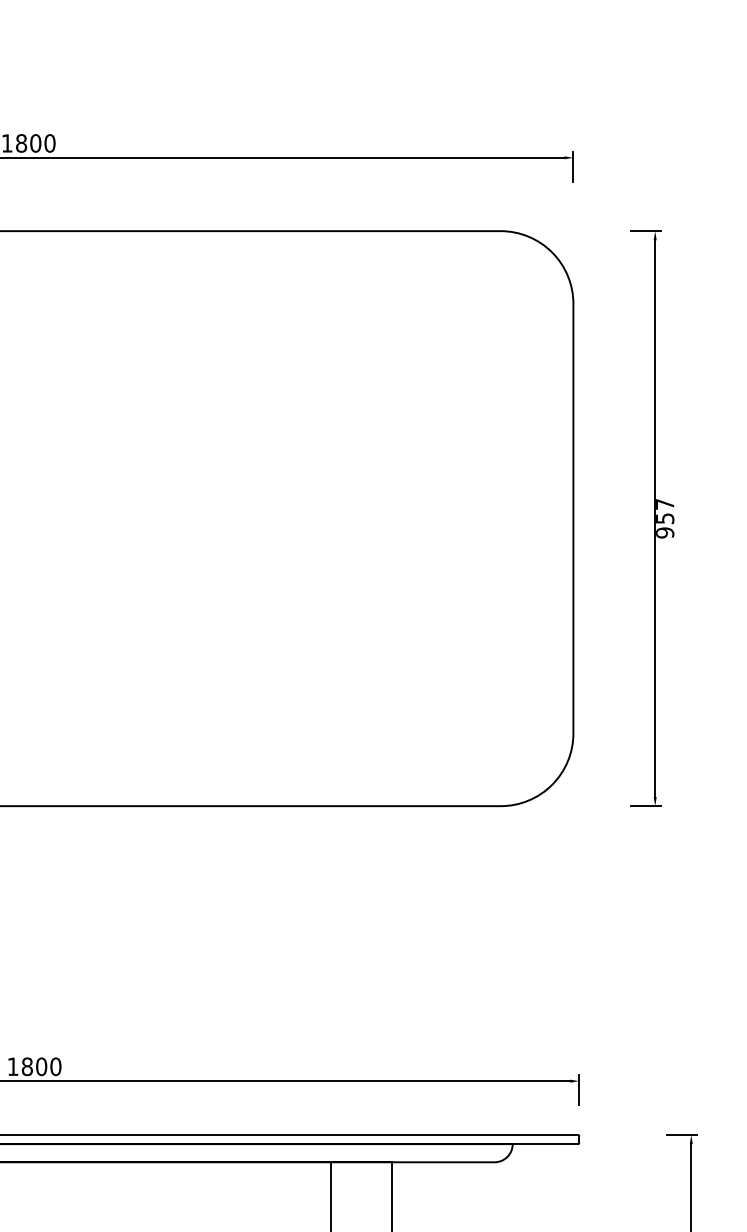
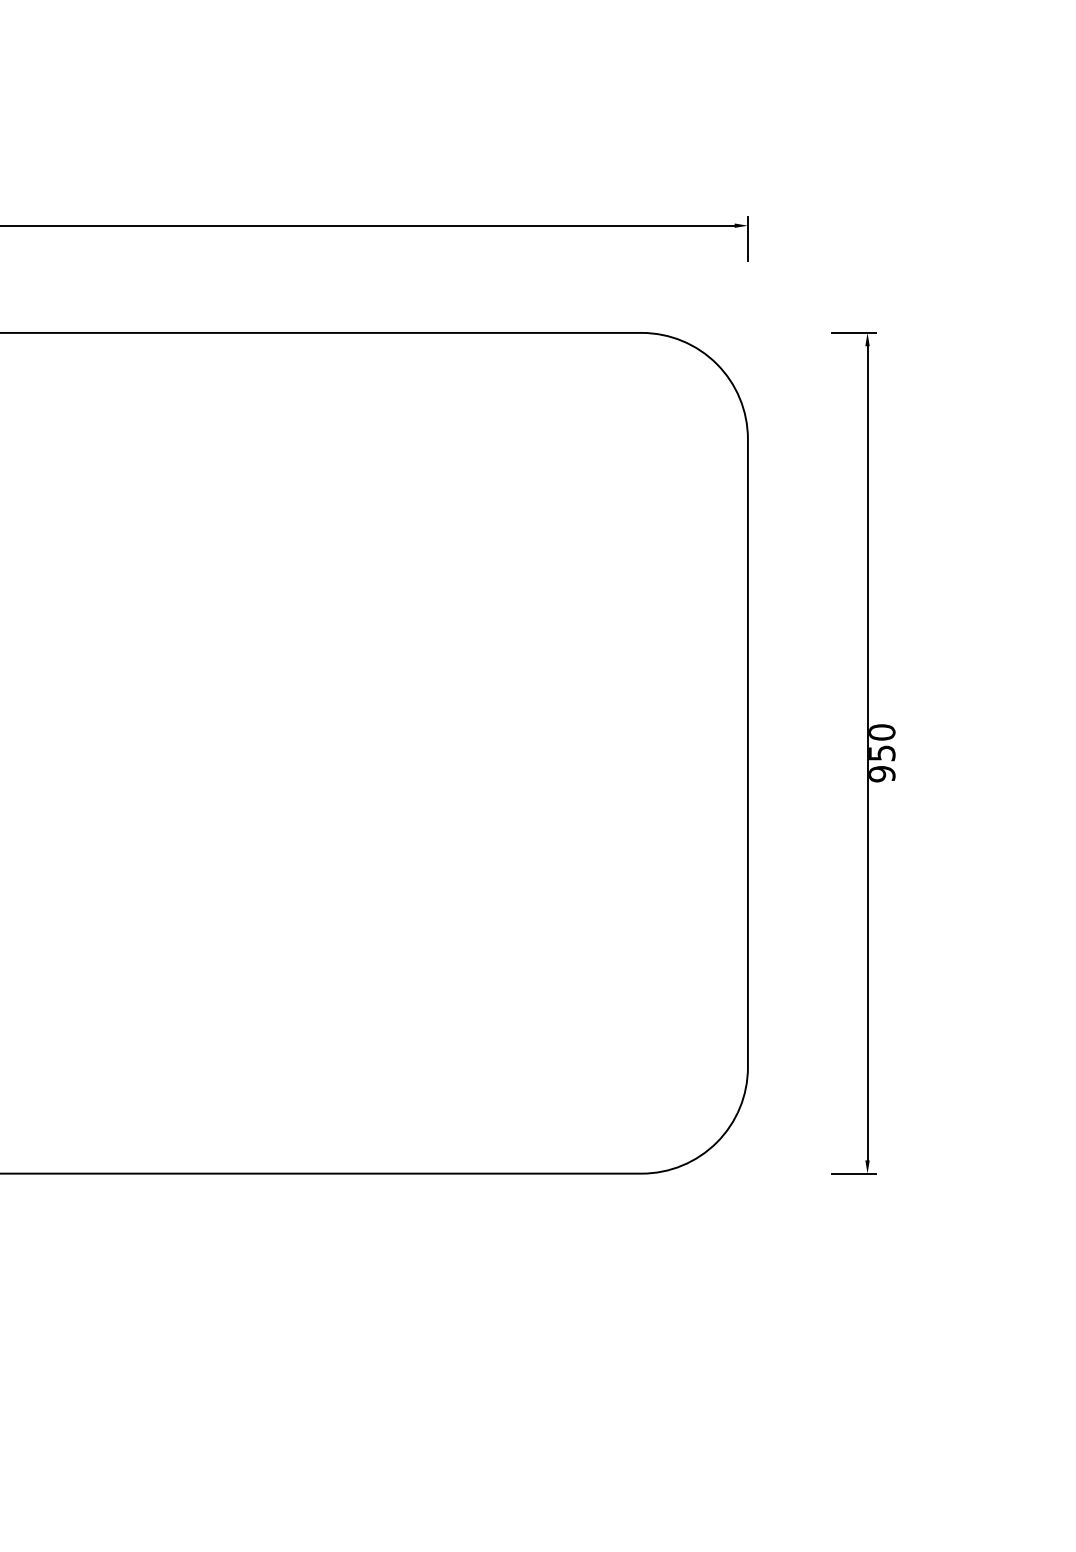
text: (665, 503) -> (882, 731), 957 -> 950

